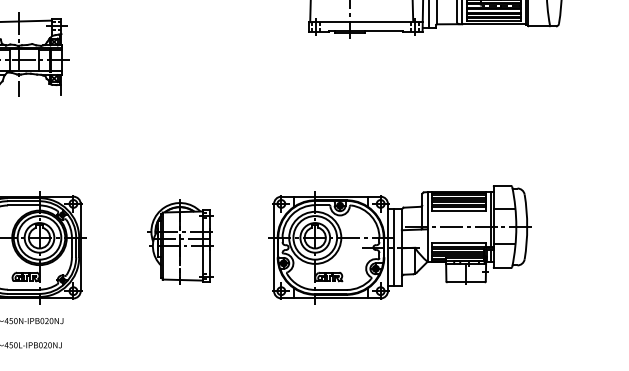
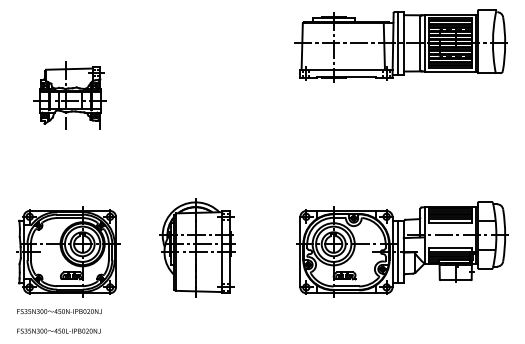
part: (181, 241) -> (197, 247), size x1.43
part: (400, 244) -> (402, 249), moved

